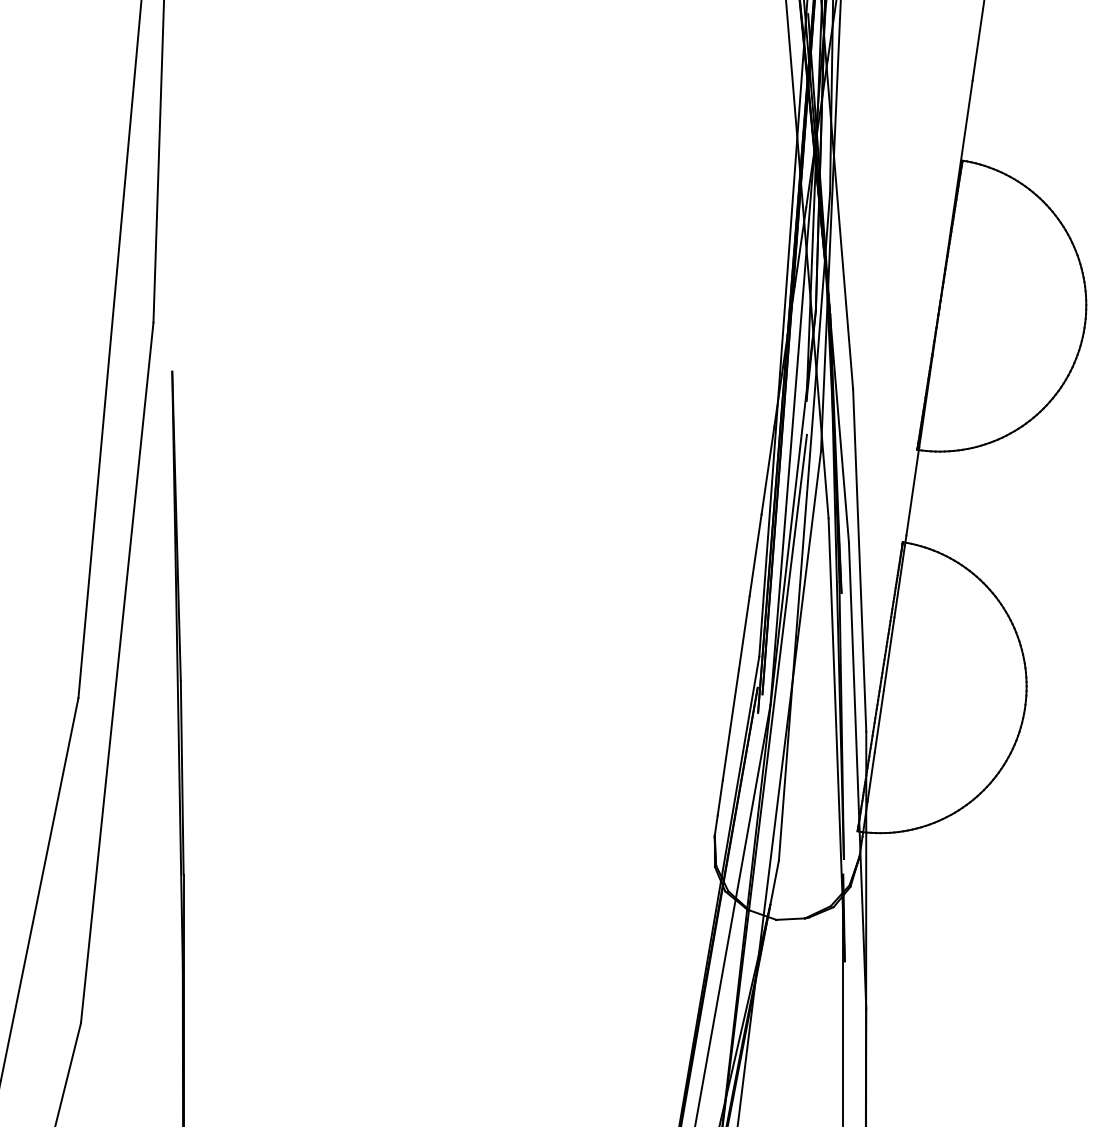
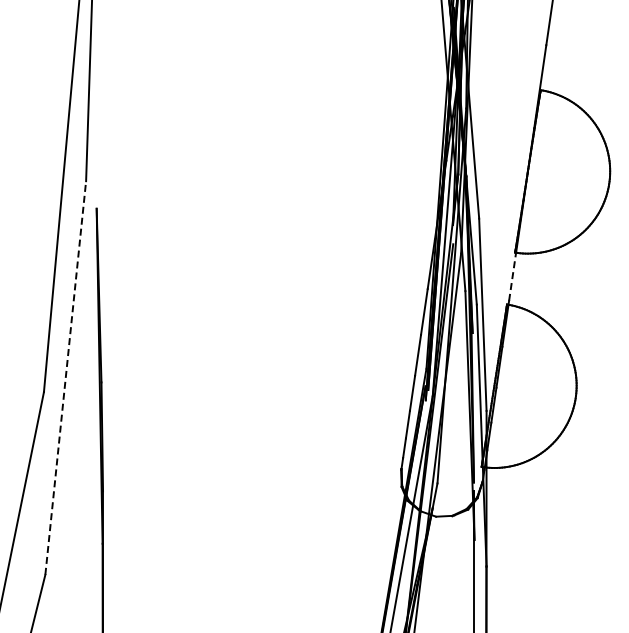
line: (912, 492) -> (512, 276), solid -> dashed
line: (116, 673) -> (65, 378), solid -> dashed

